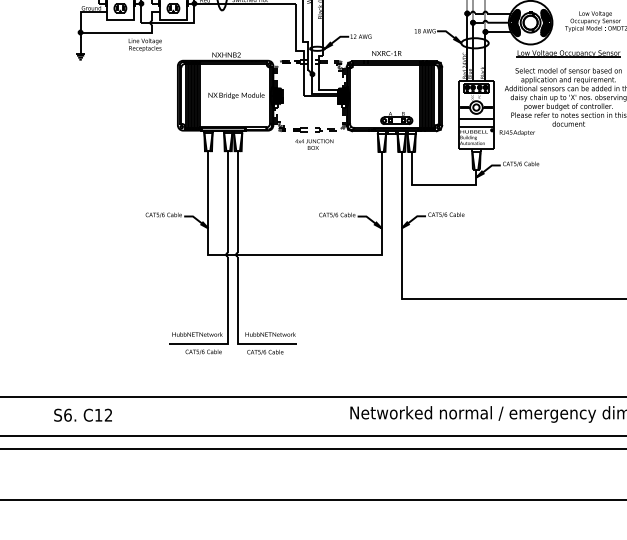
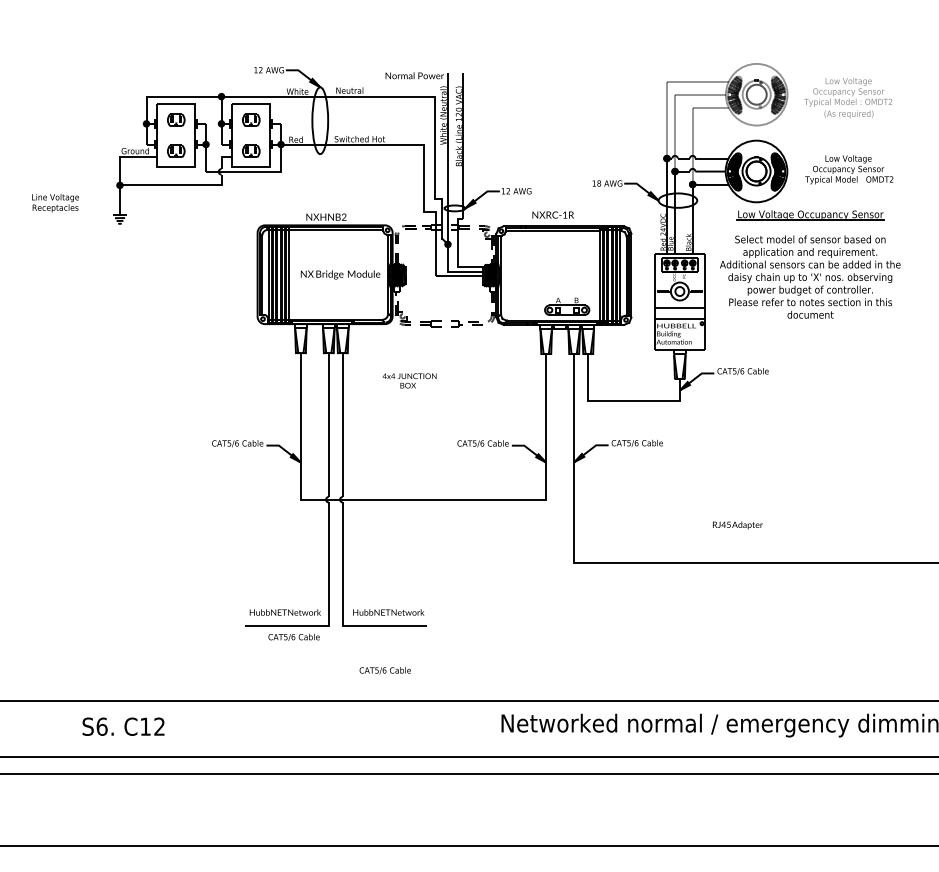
text: (145, 45) -> (55, 203), moved
text: (517, 132) -> (737, 525), moved
text: (314, 144) -> (409, 380), moved
text: (264, 352) -> (384, 670), moved

